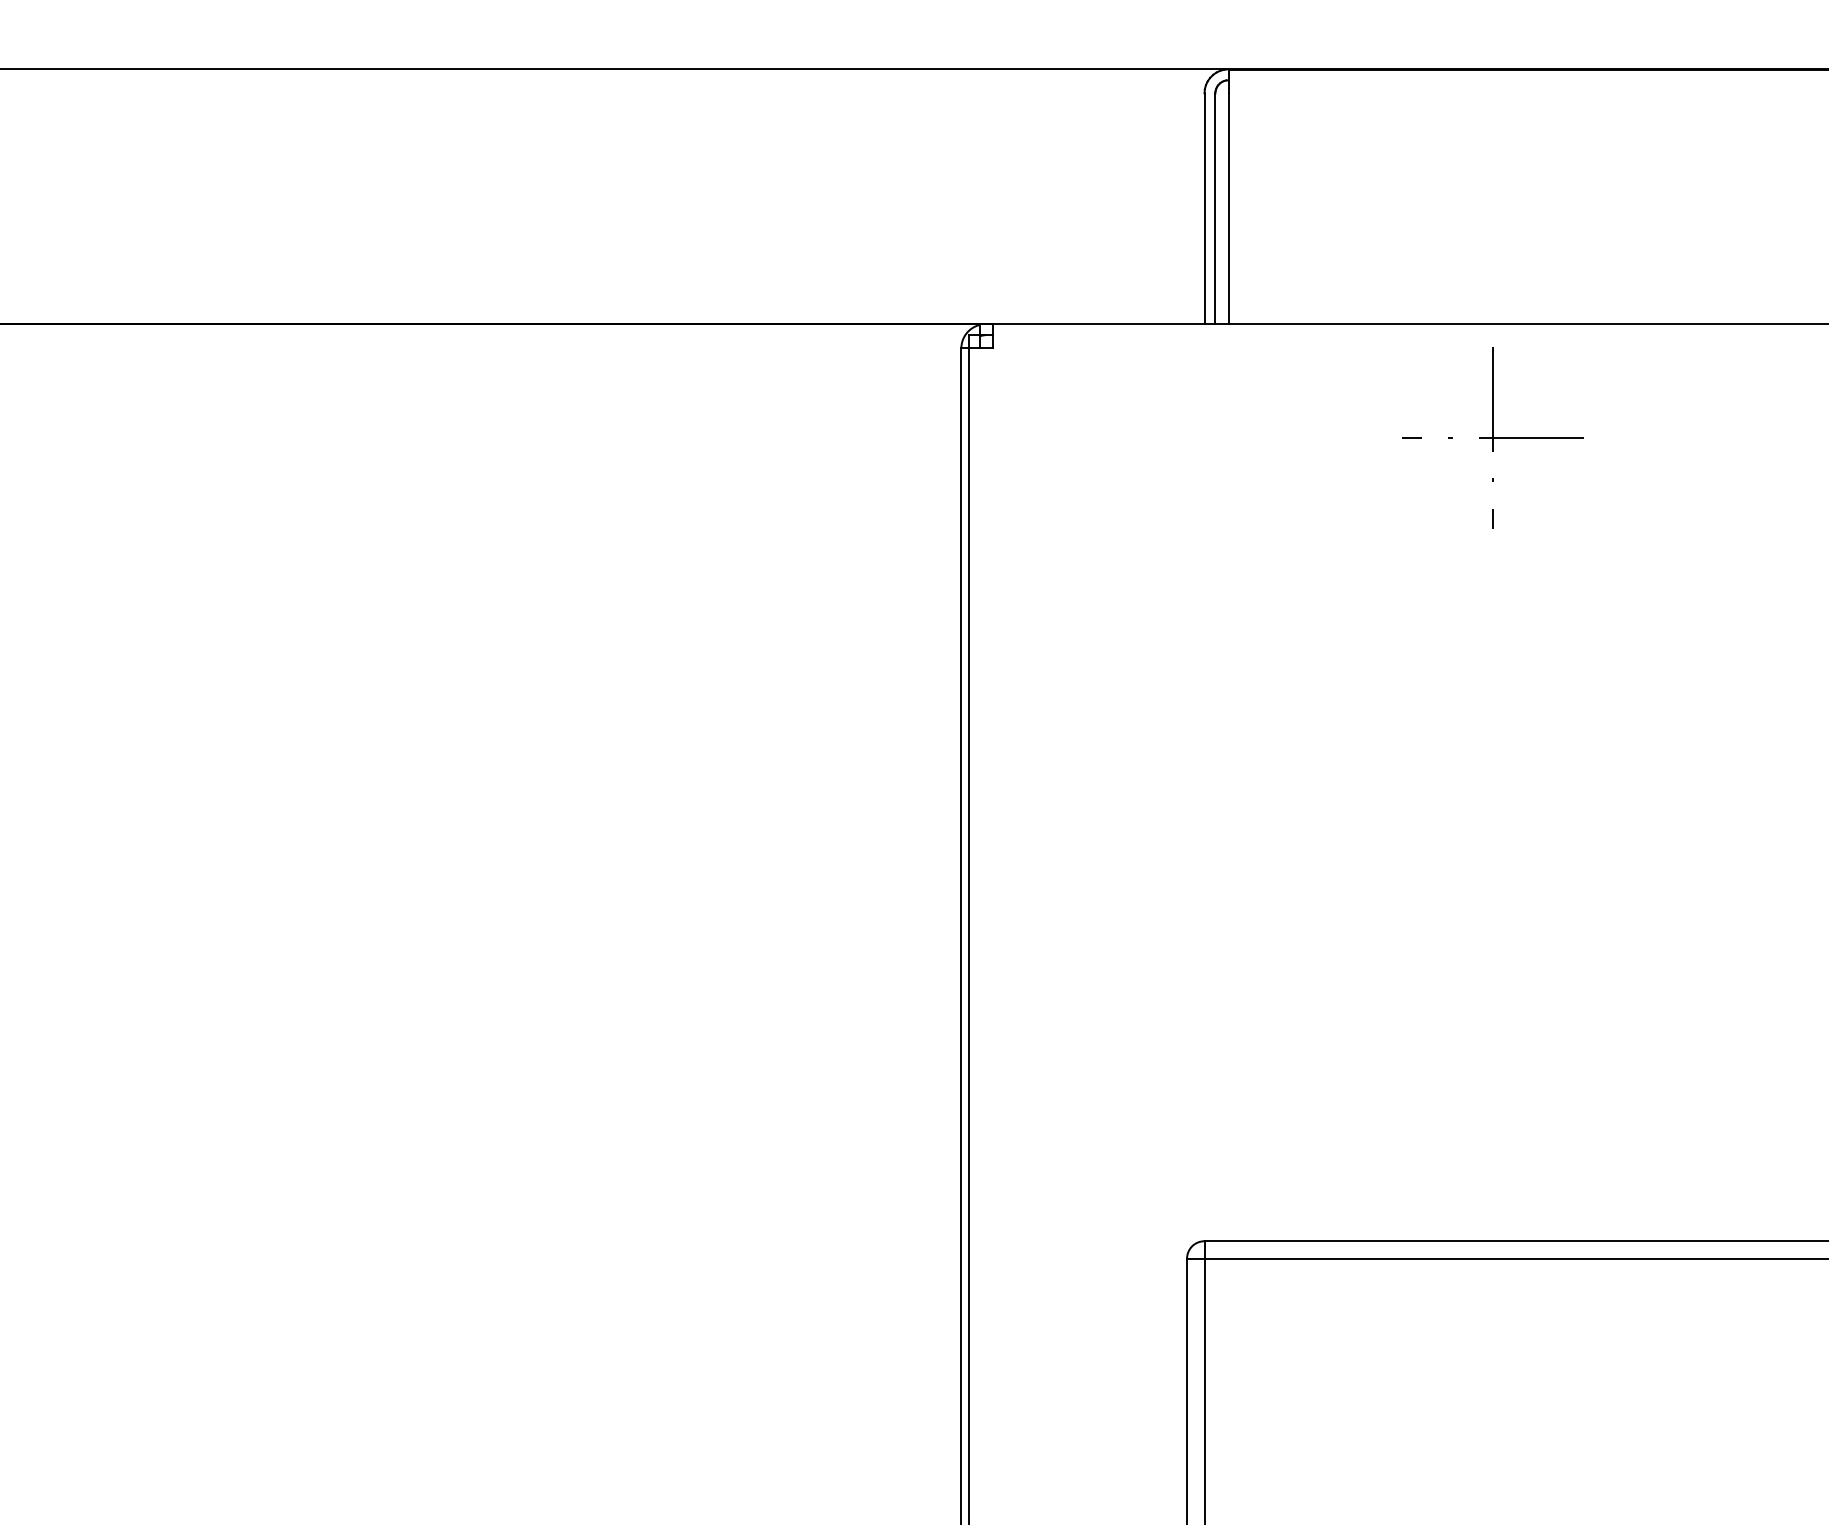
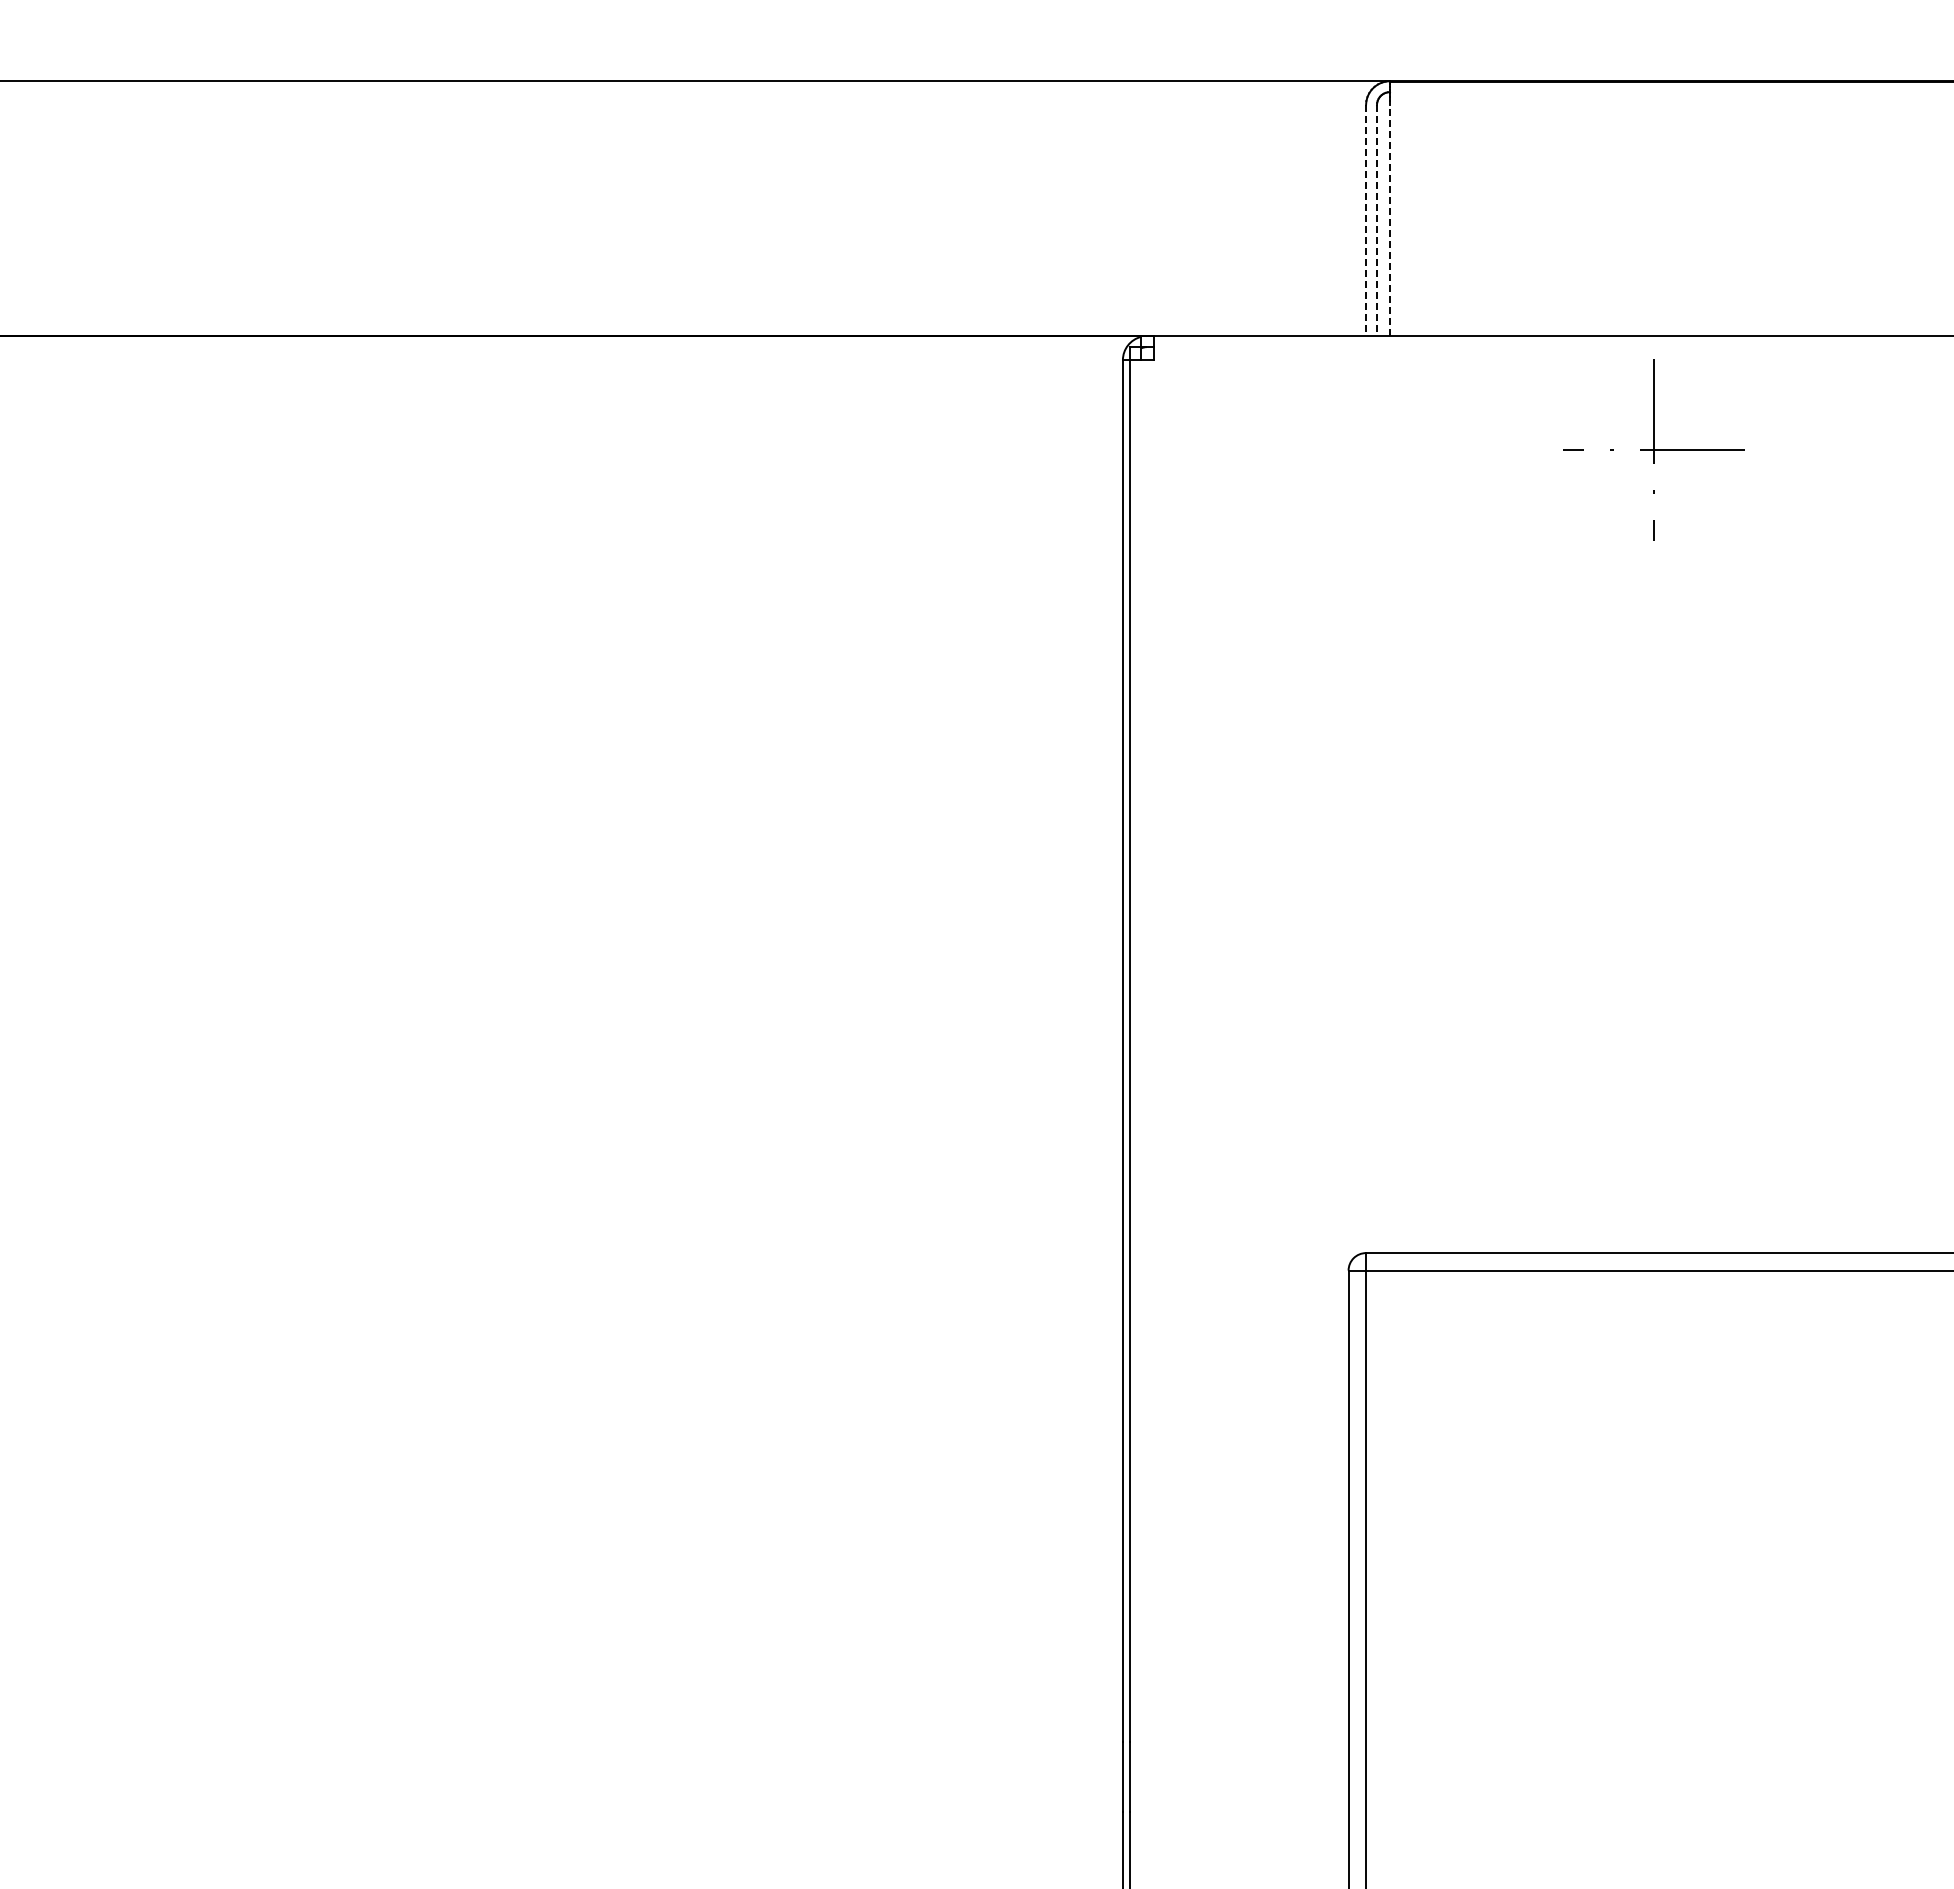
line: (1228, 208) -> (1390, 220), solid -> dashed
line: (1204, 209) -> (1366, 221), solid -> dashed
line: (1214, 209) -> (1376, 221), solid -> dashed

